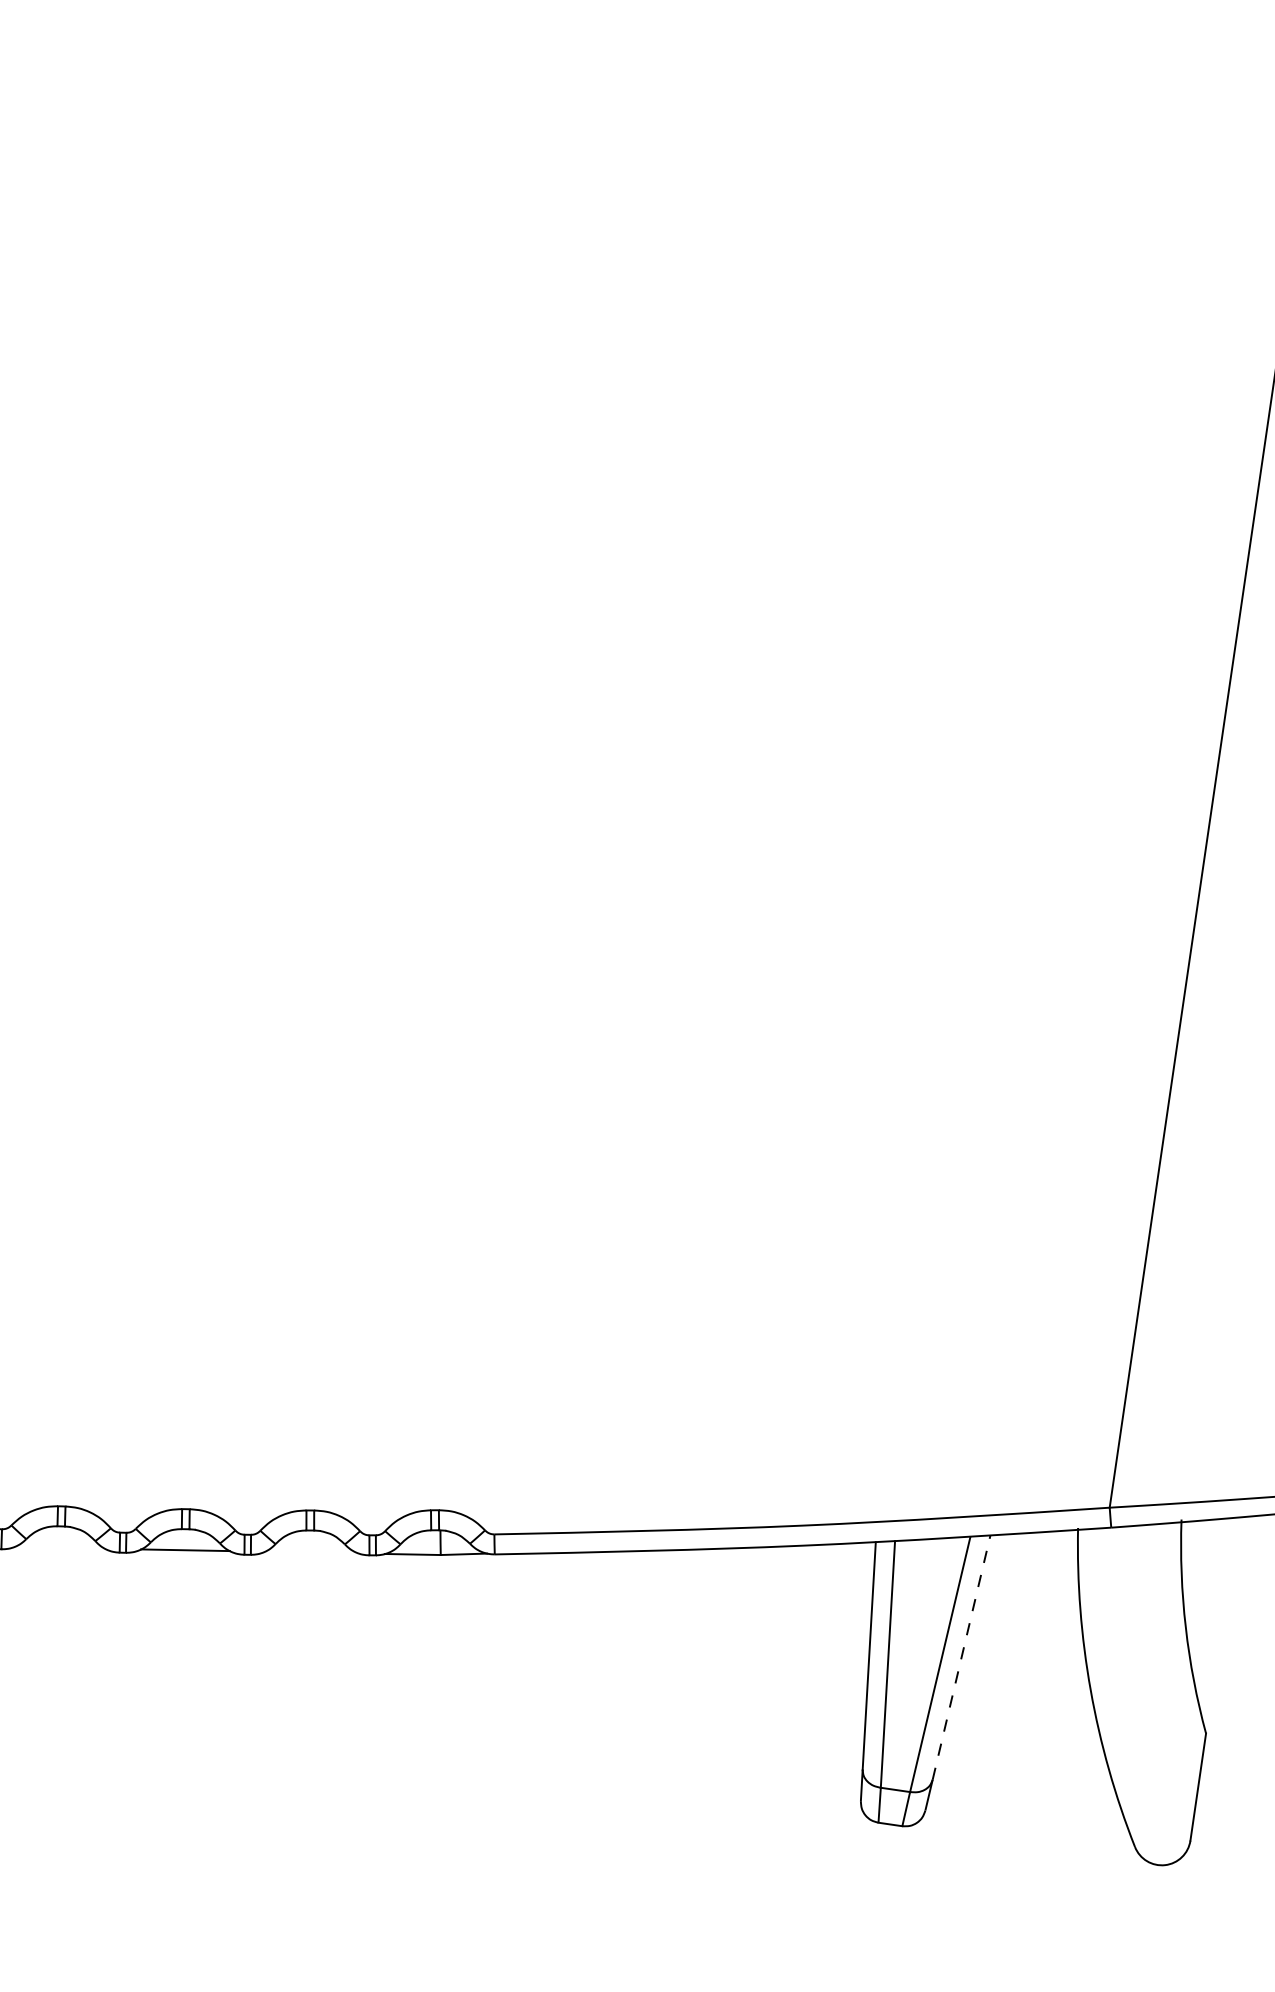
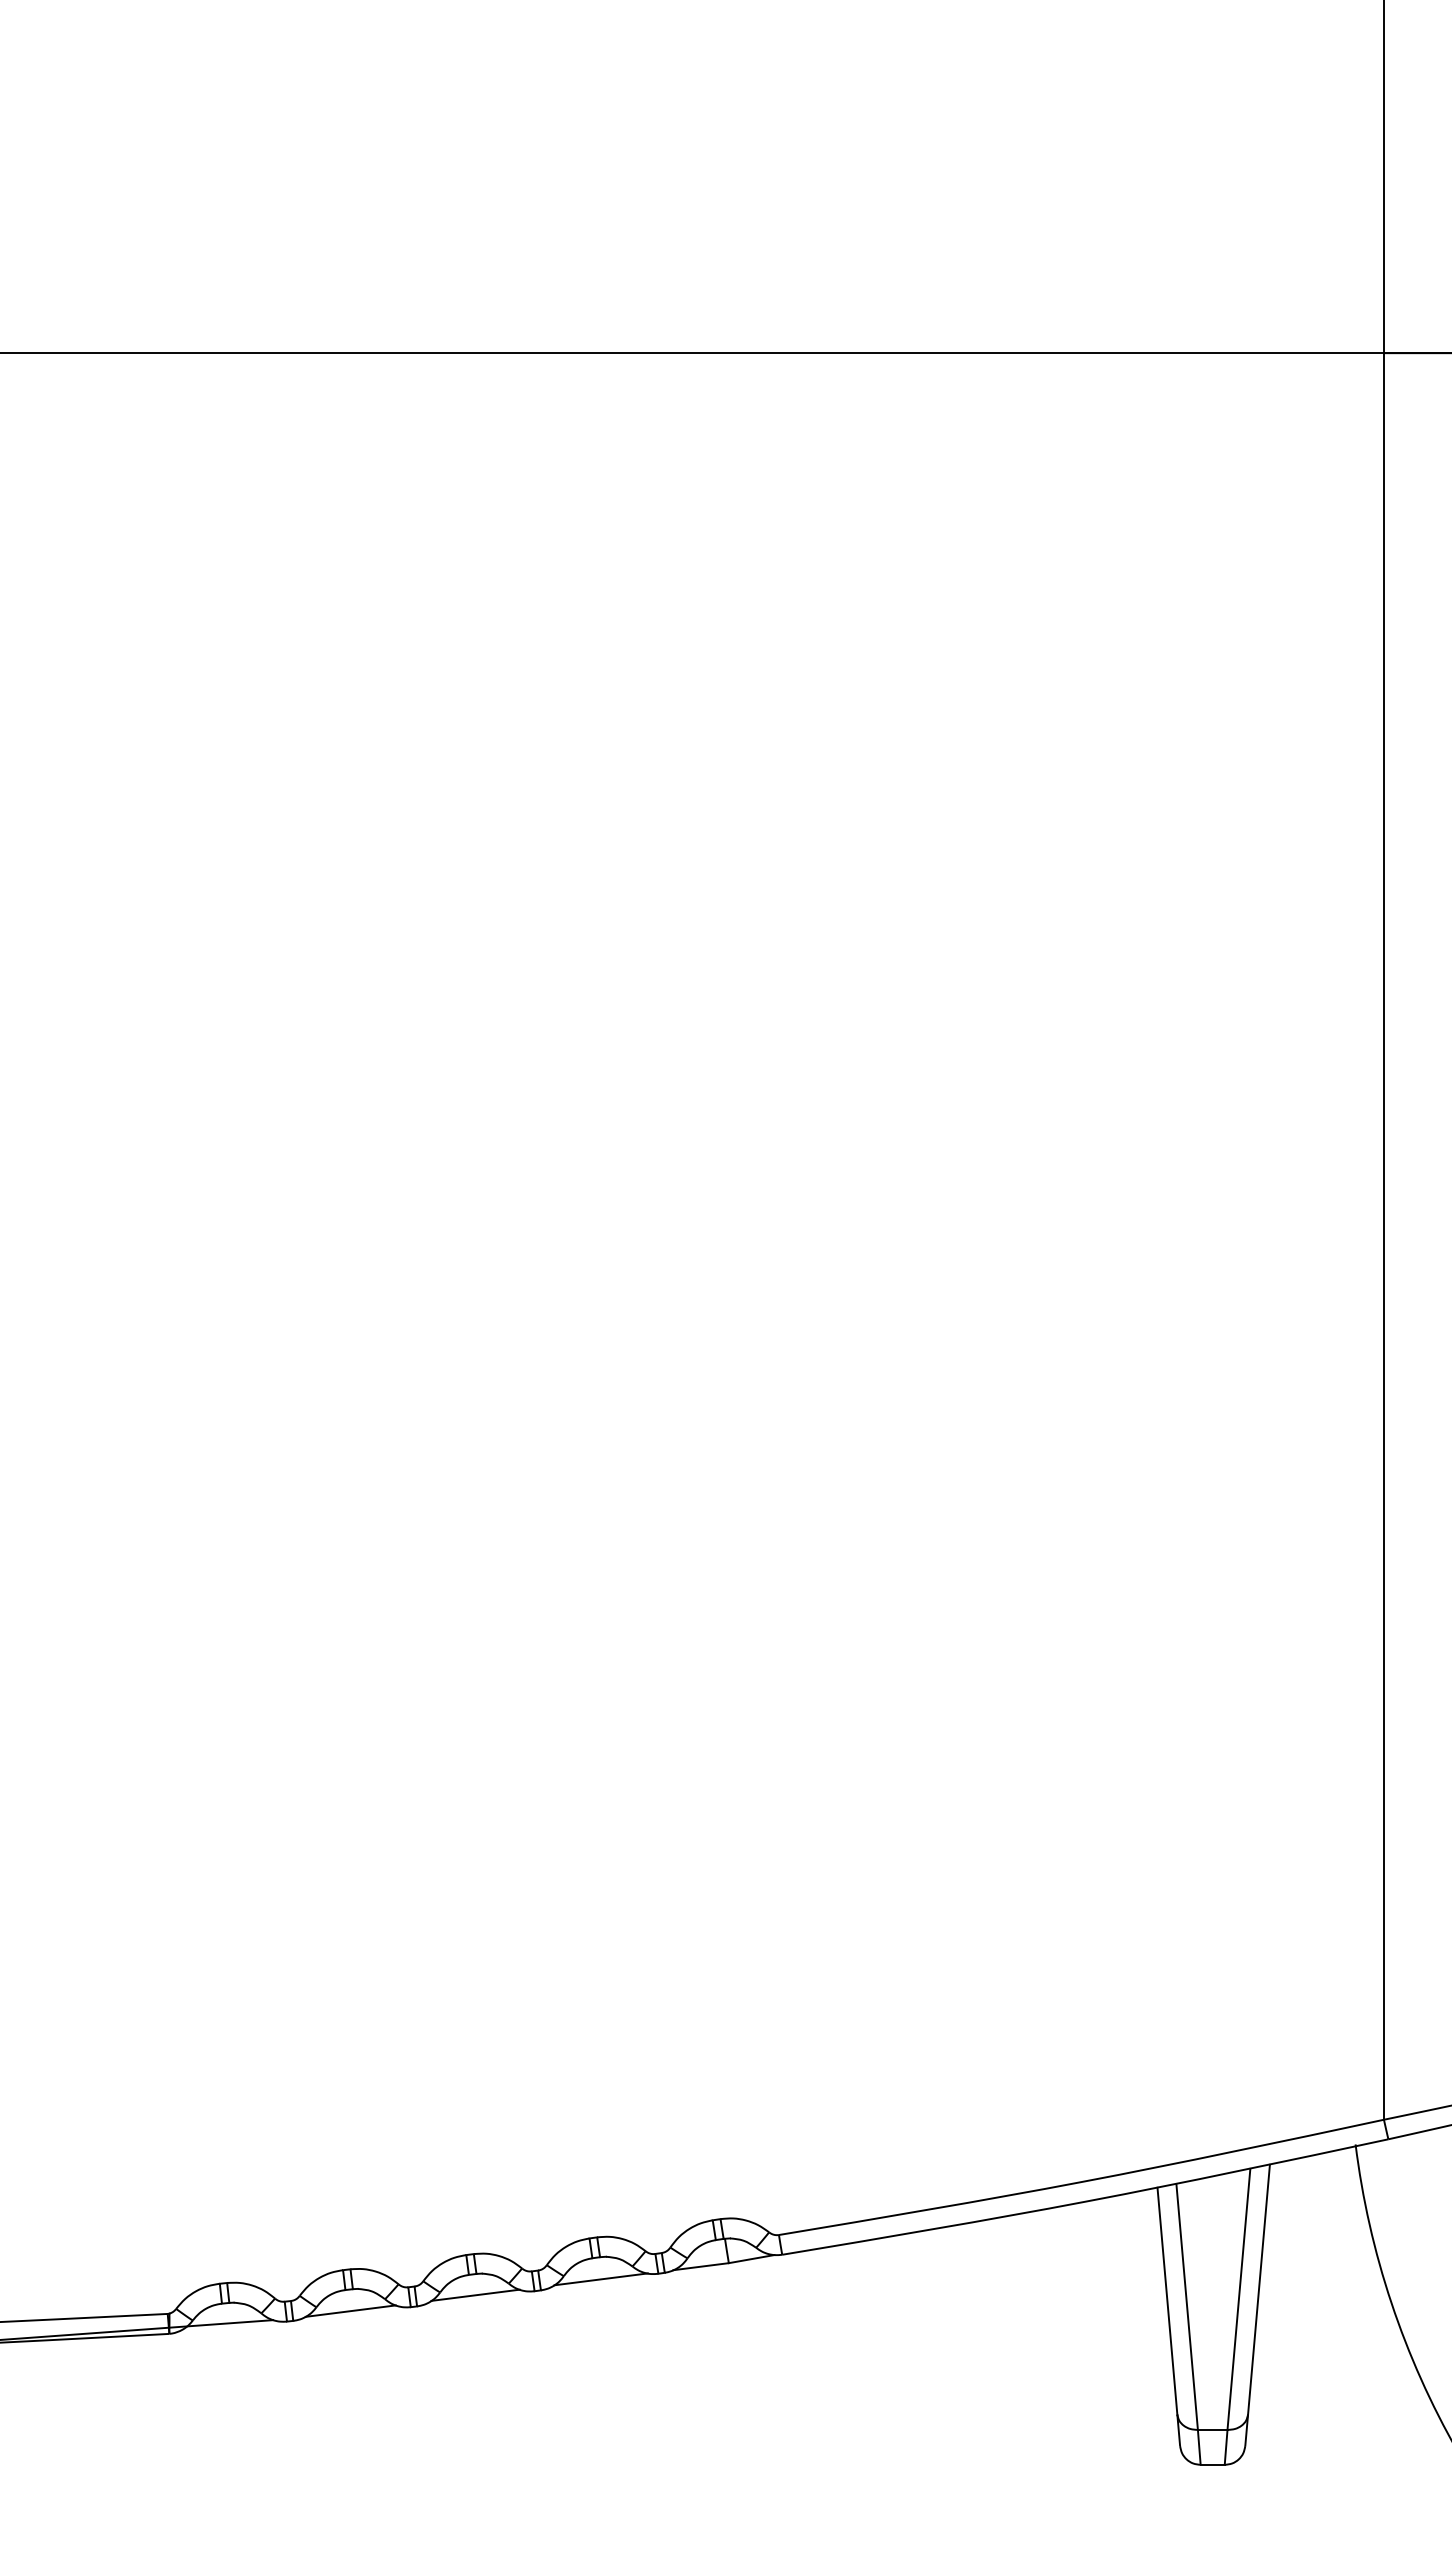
line: (59, 1547) -> (350, 2310), added
line: (311, 1552) -> (600, 2279), added
line: (962, 1657) -> (1259, 2289), dashed -> solid

